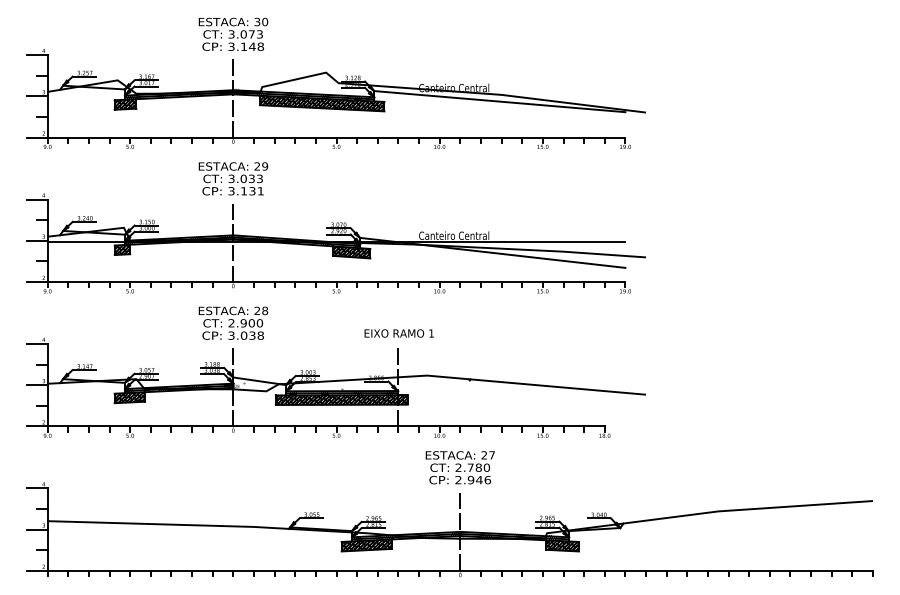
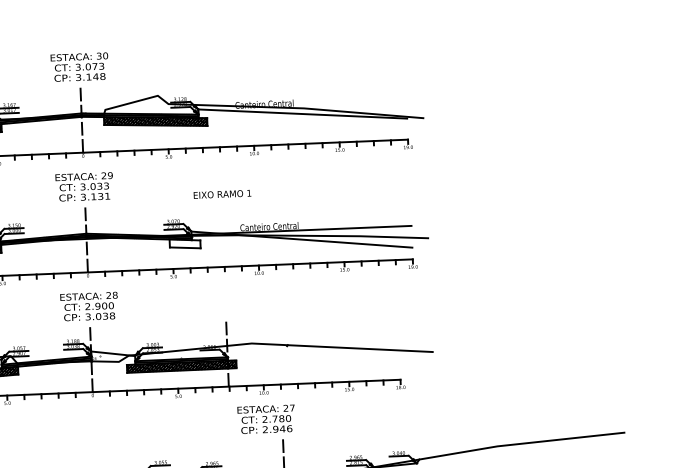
hatch: (351, 252) -> (184, 244), removed
text: (398, 333) -> (221, 194), moved
text: (459, 467) -> (265, 419), moved

